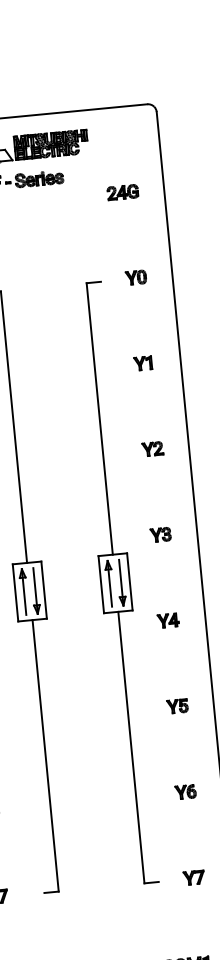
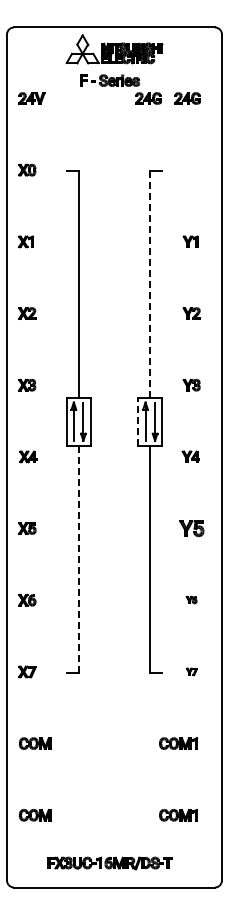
part: (76, 196) -> (148, 98), added
part: (135, 276) -> (191, 169), removed
line: (99, 419) -> (150, 284), solid -> dashed
line: (101, 584) -> (138, 421), solid -> dashed
part: (177, 706) -> (191, 528), size x1.4
line: (45, 756) -> (78, 559), solid -> dashed
part: (185, 791) -> (191, 599), size x0.6
part: (193, 877) -> (191, 671), size x0.6

